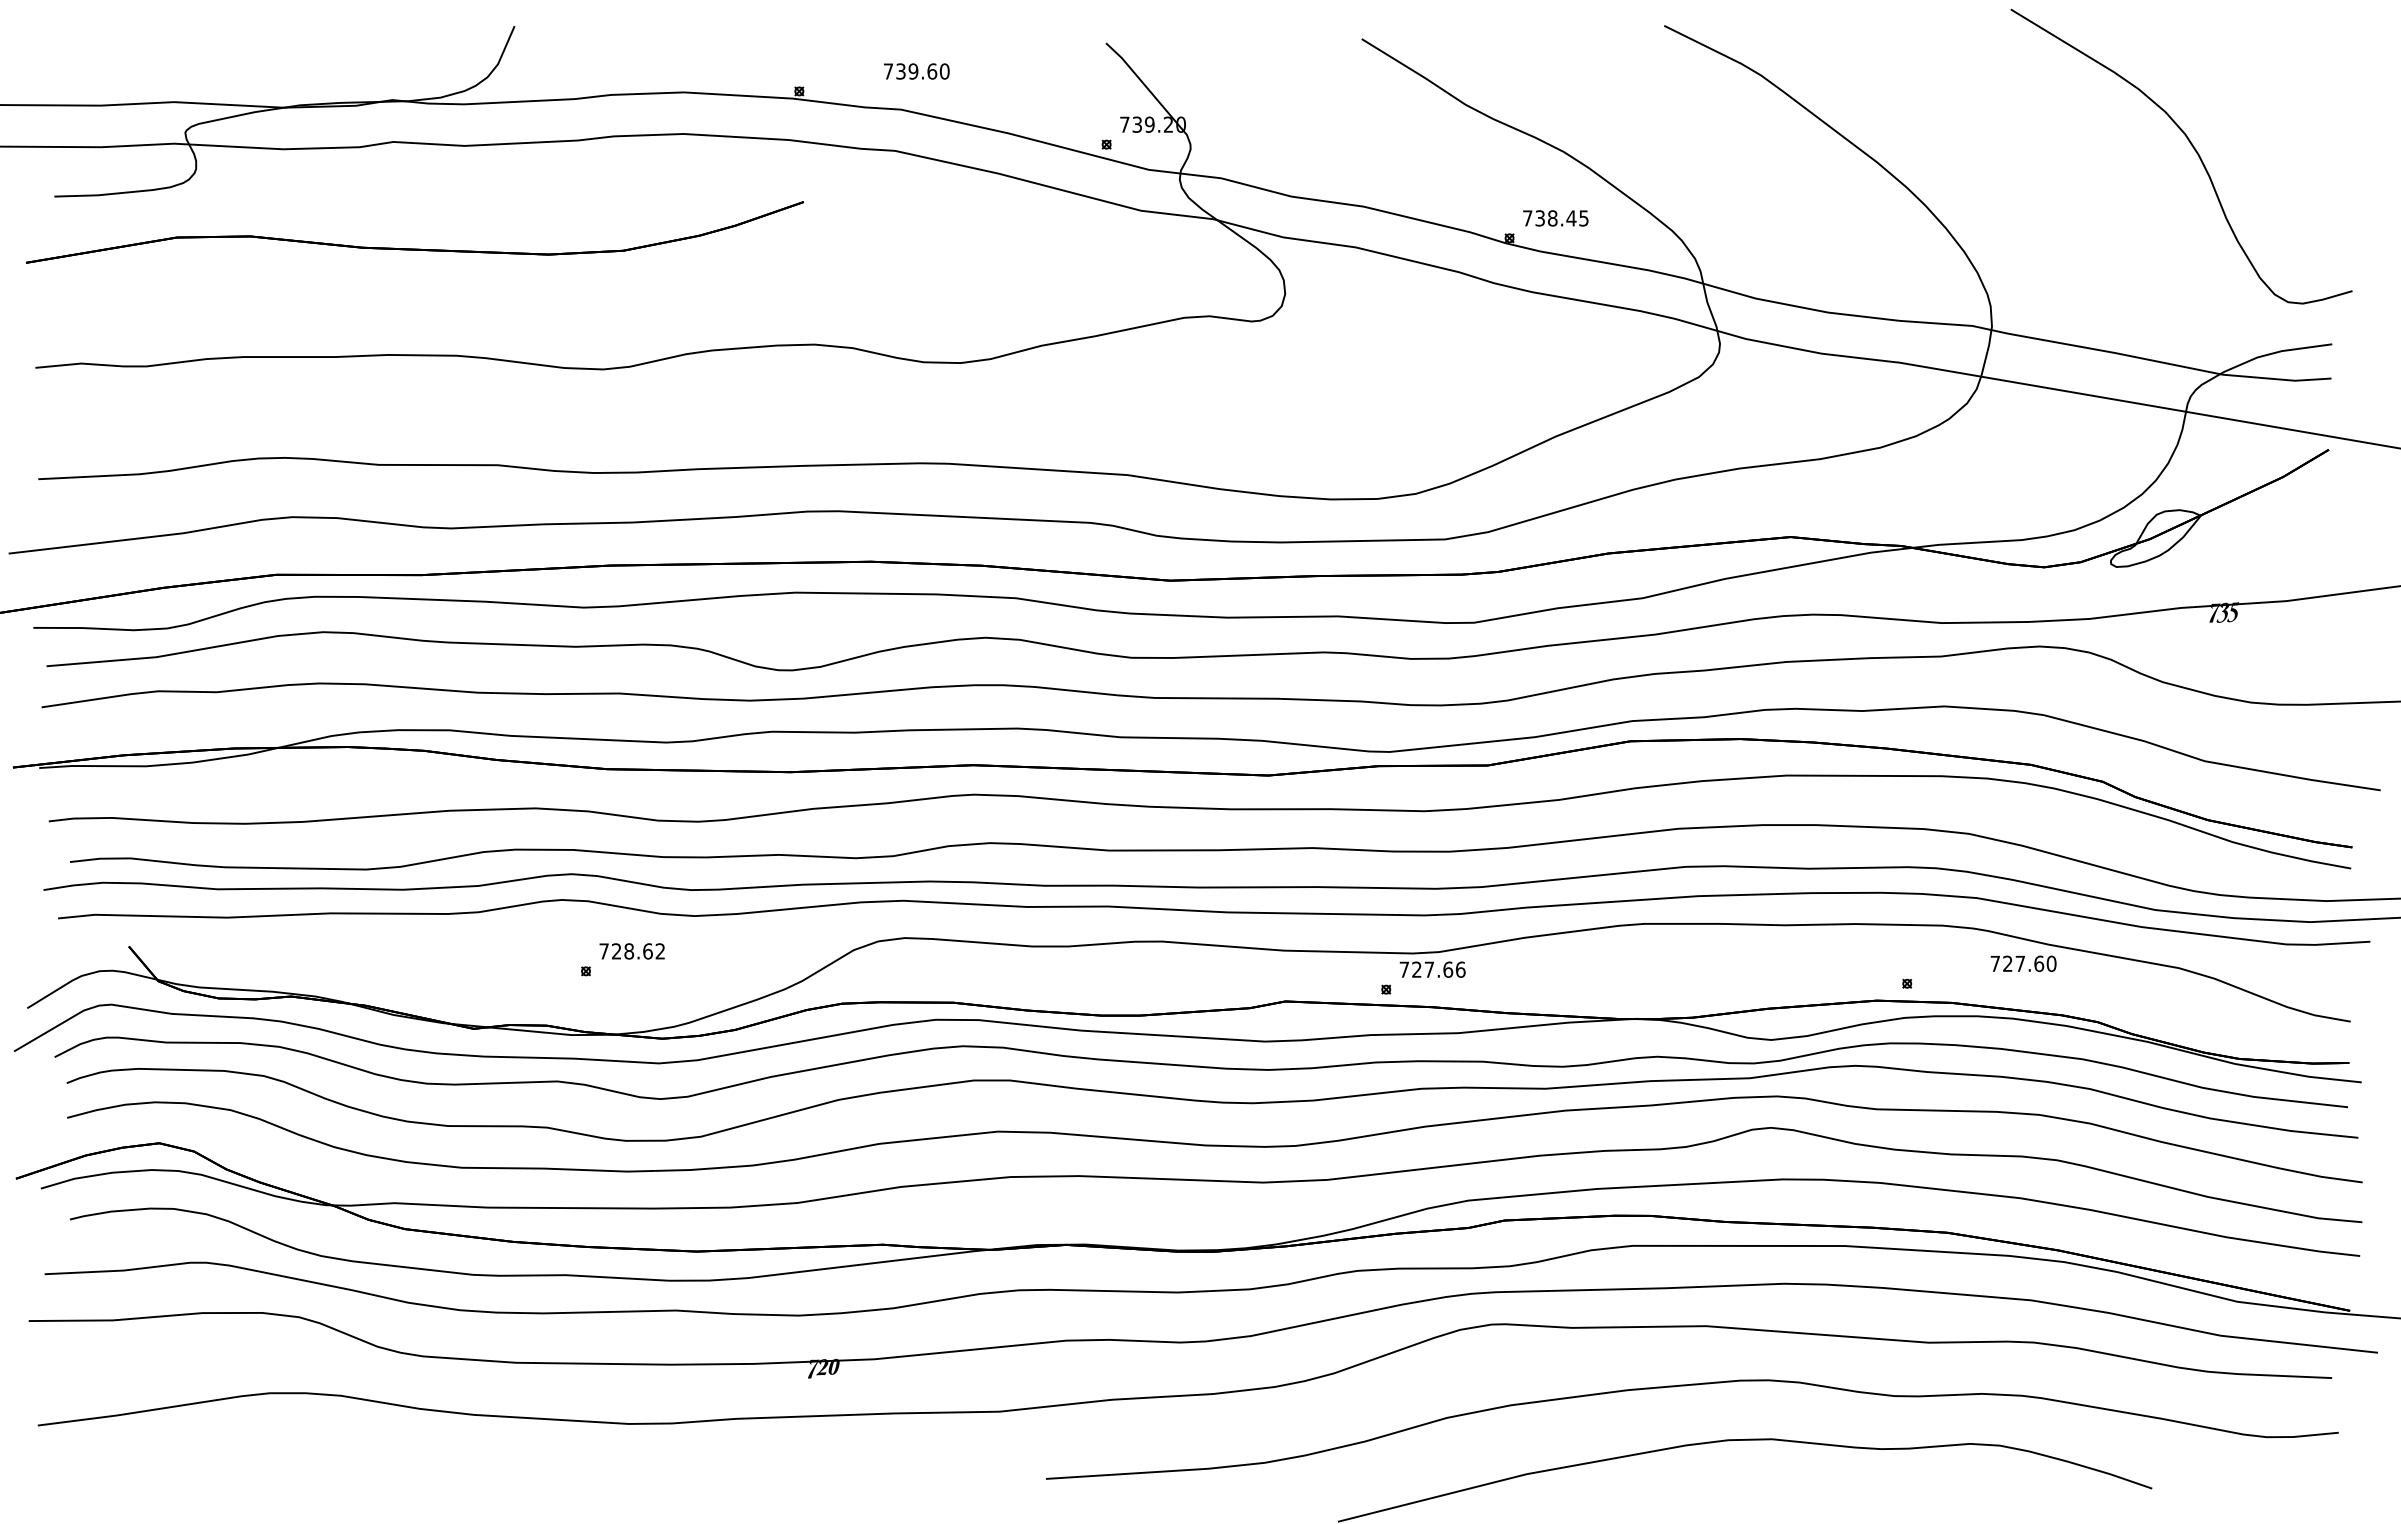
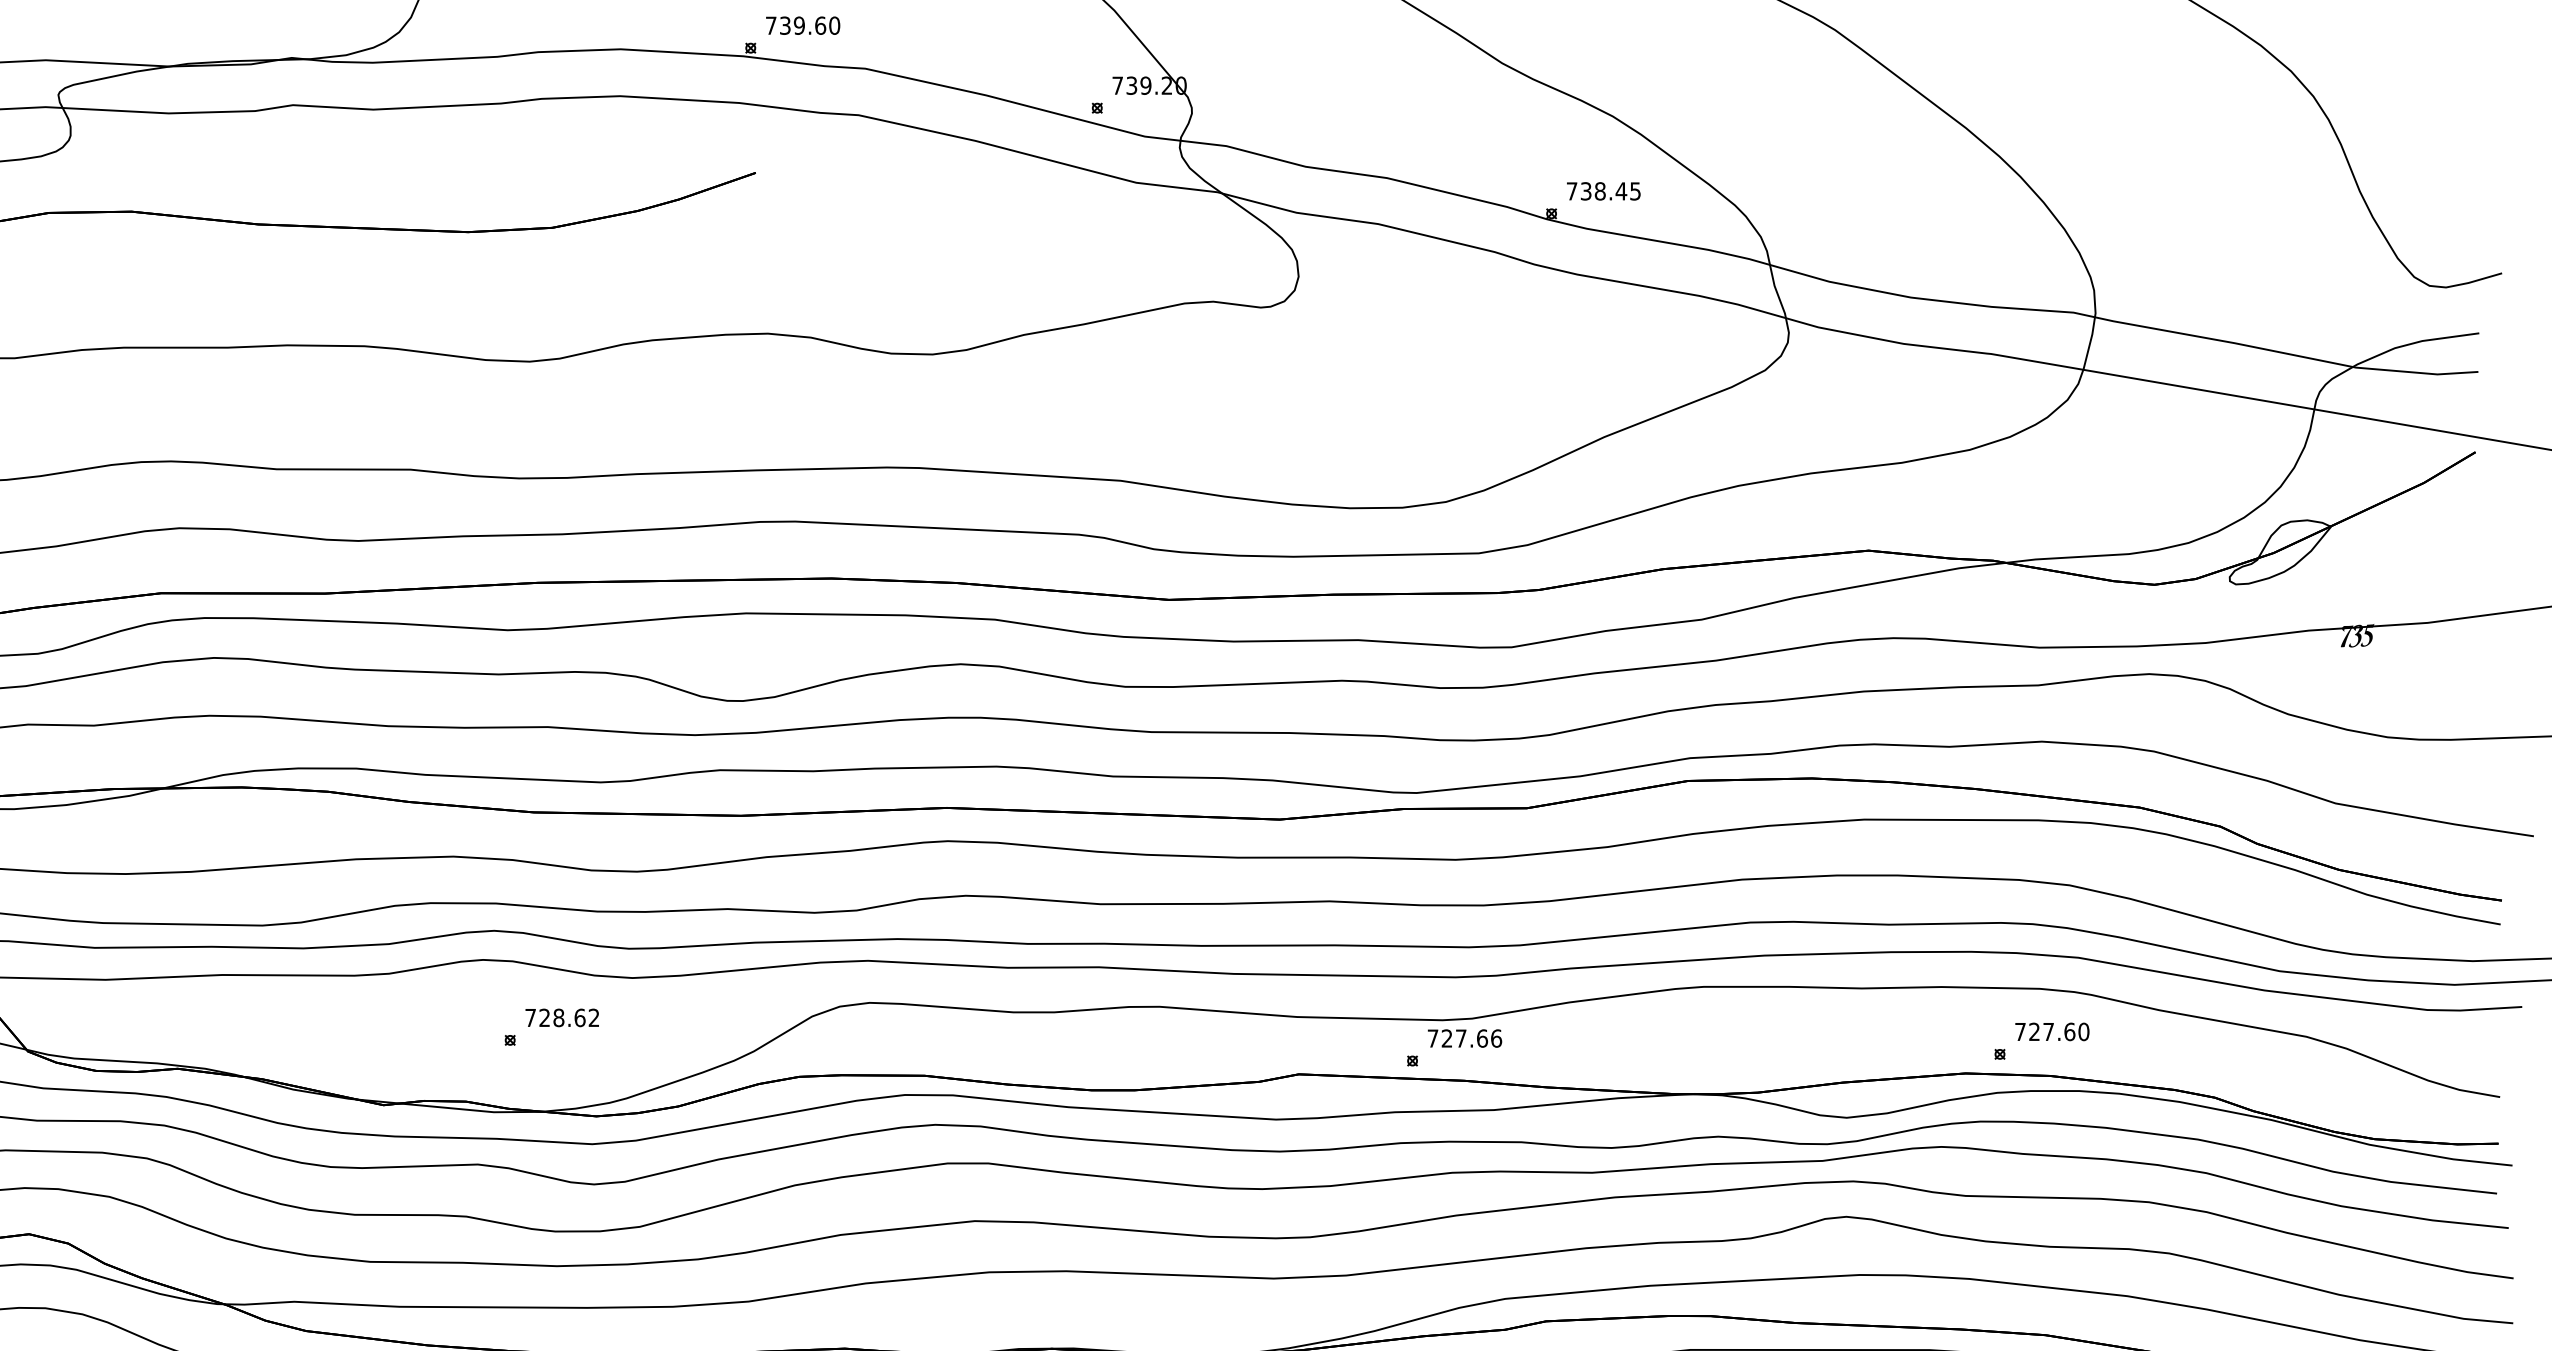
text: (916, 71) -> (802, 25), moved
text: (2023, 963) -> (2052, 1031), moved

